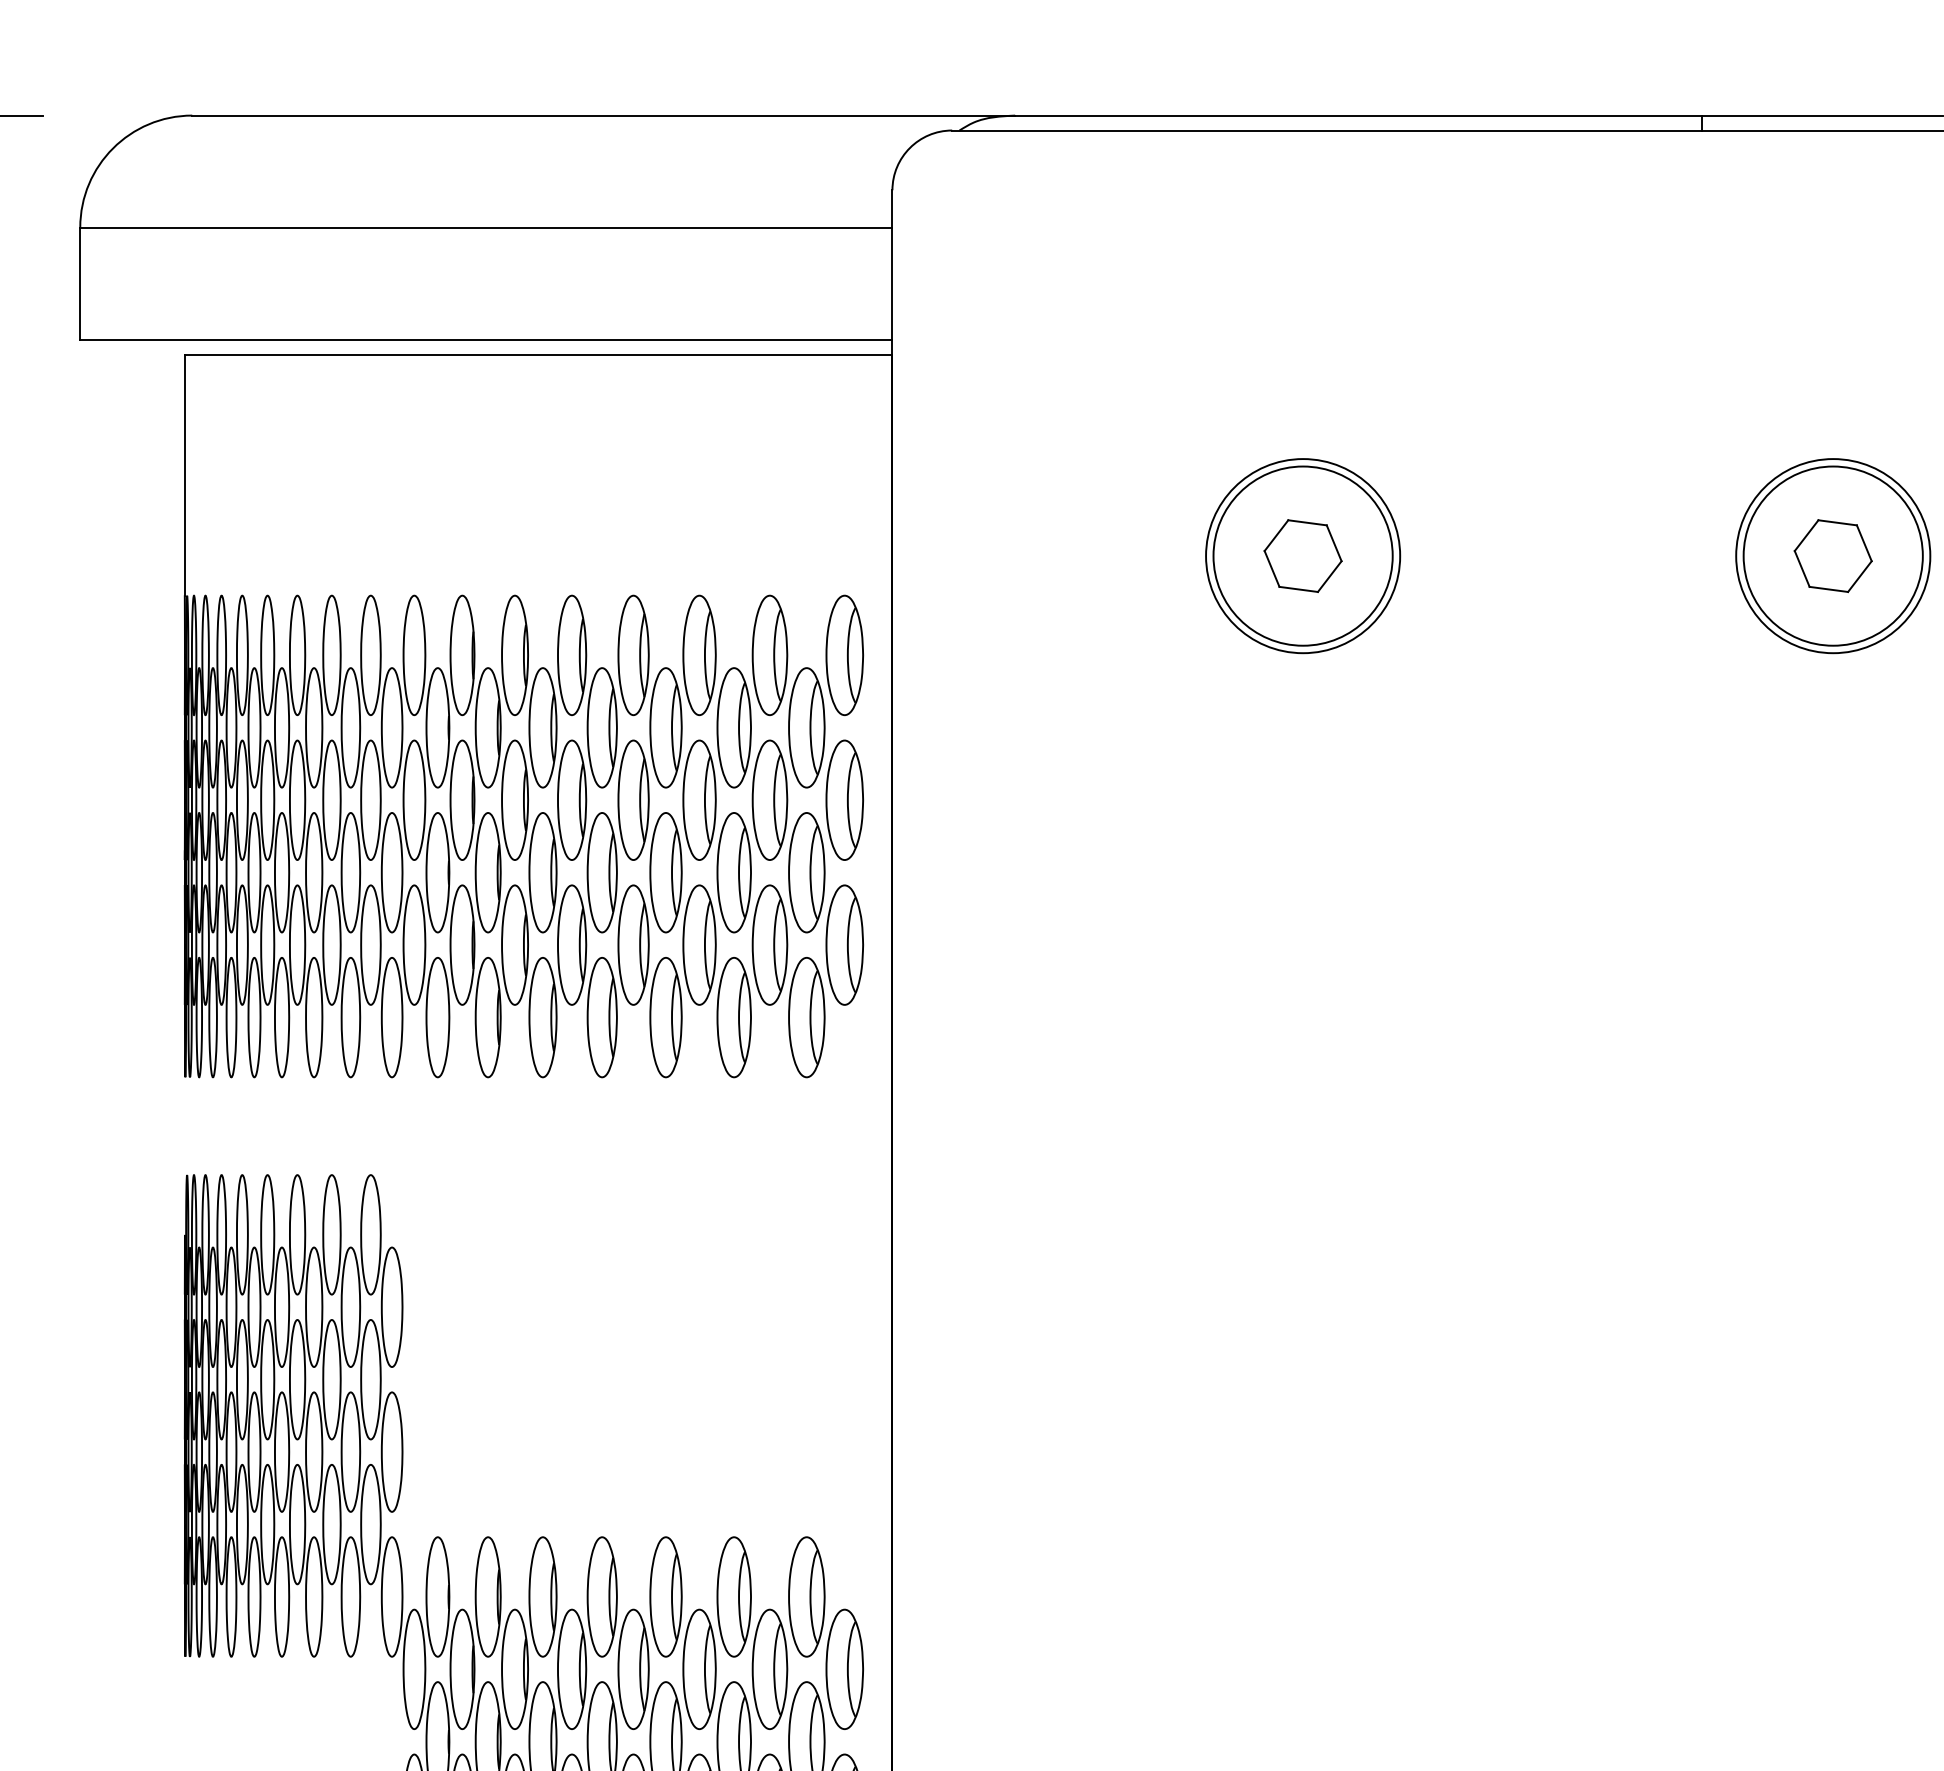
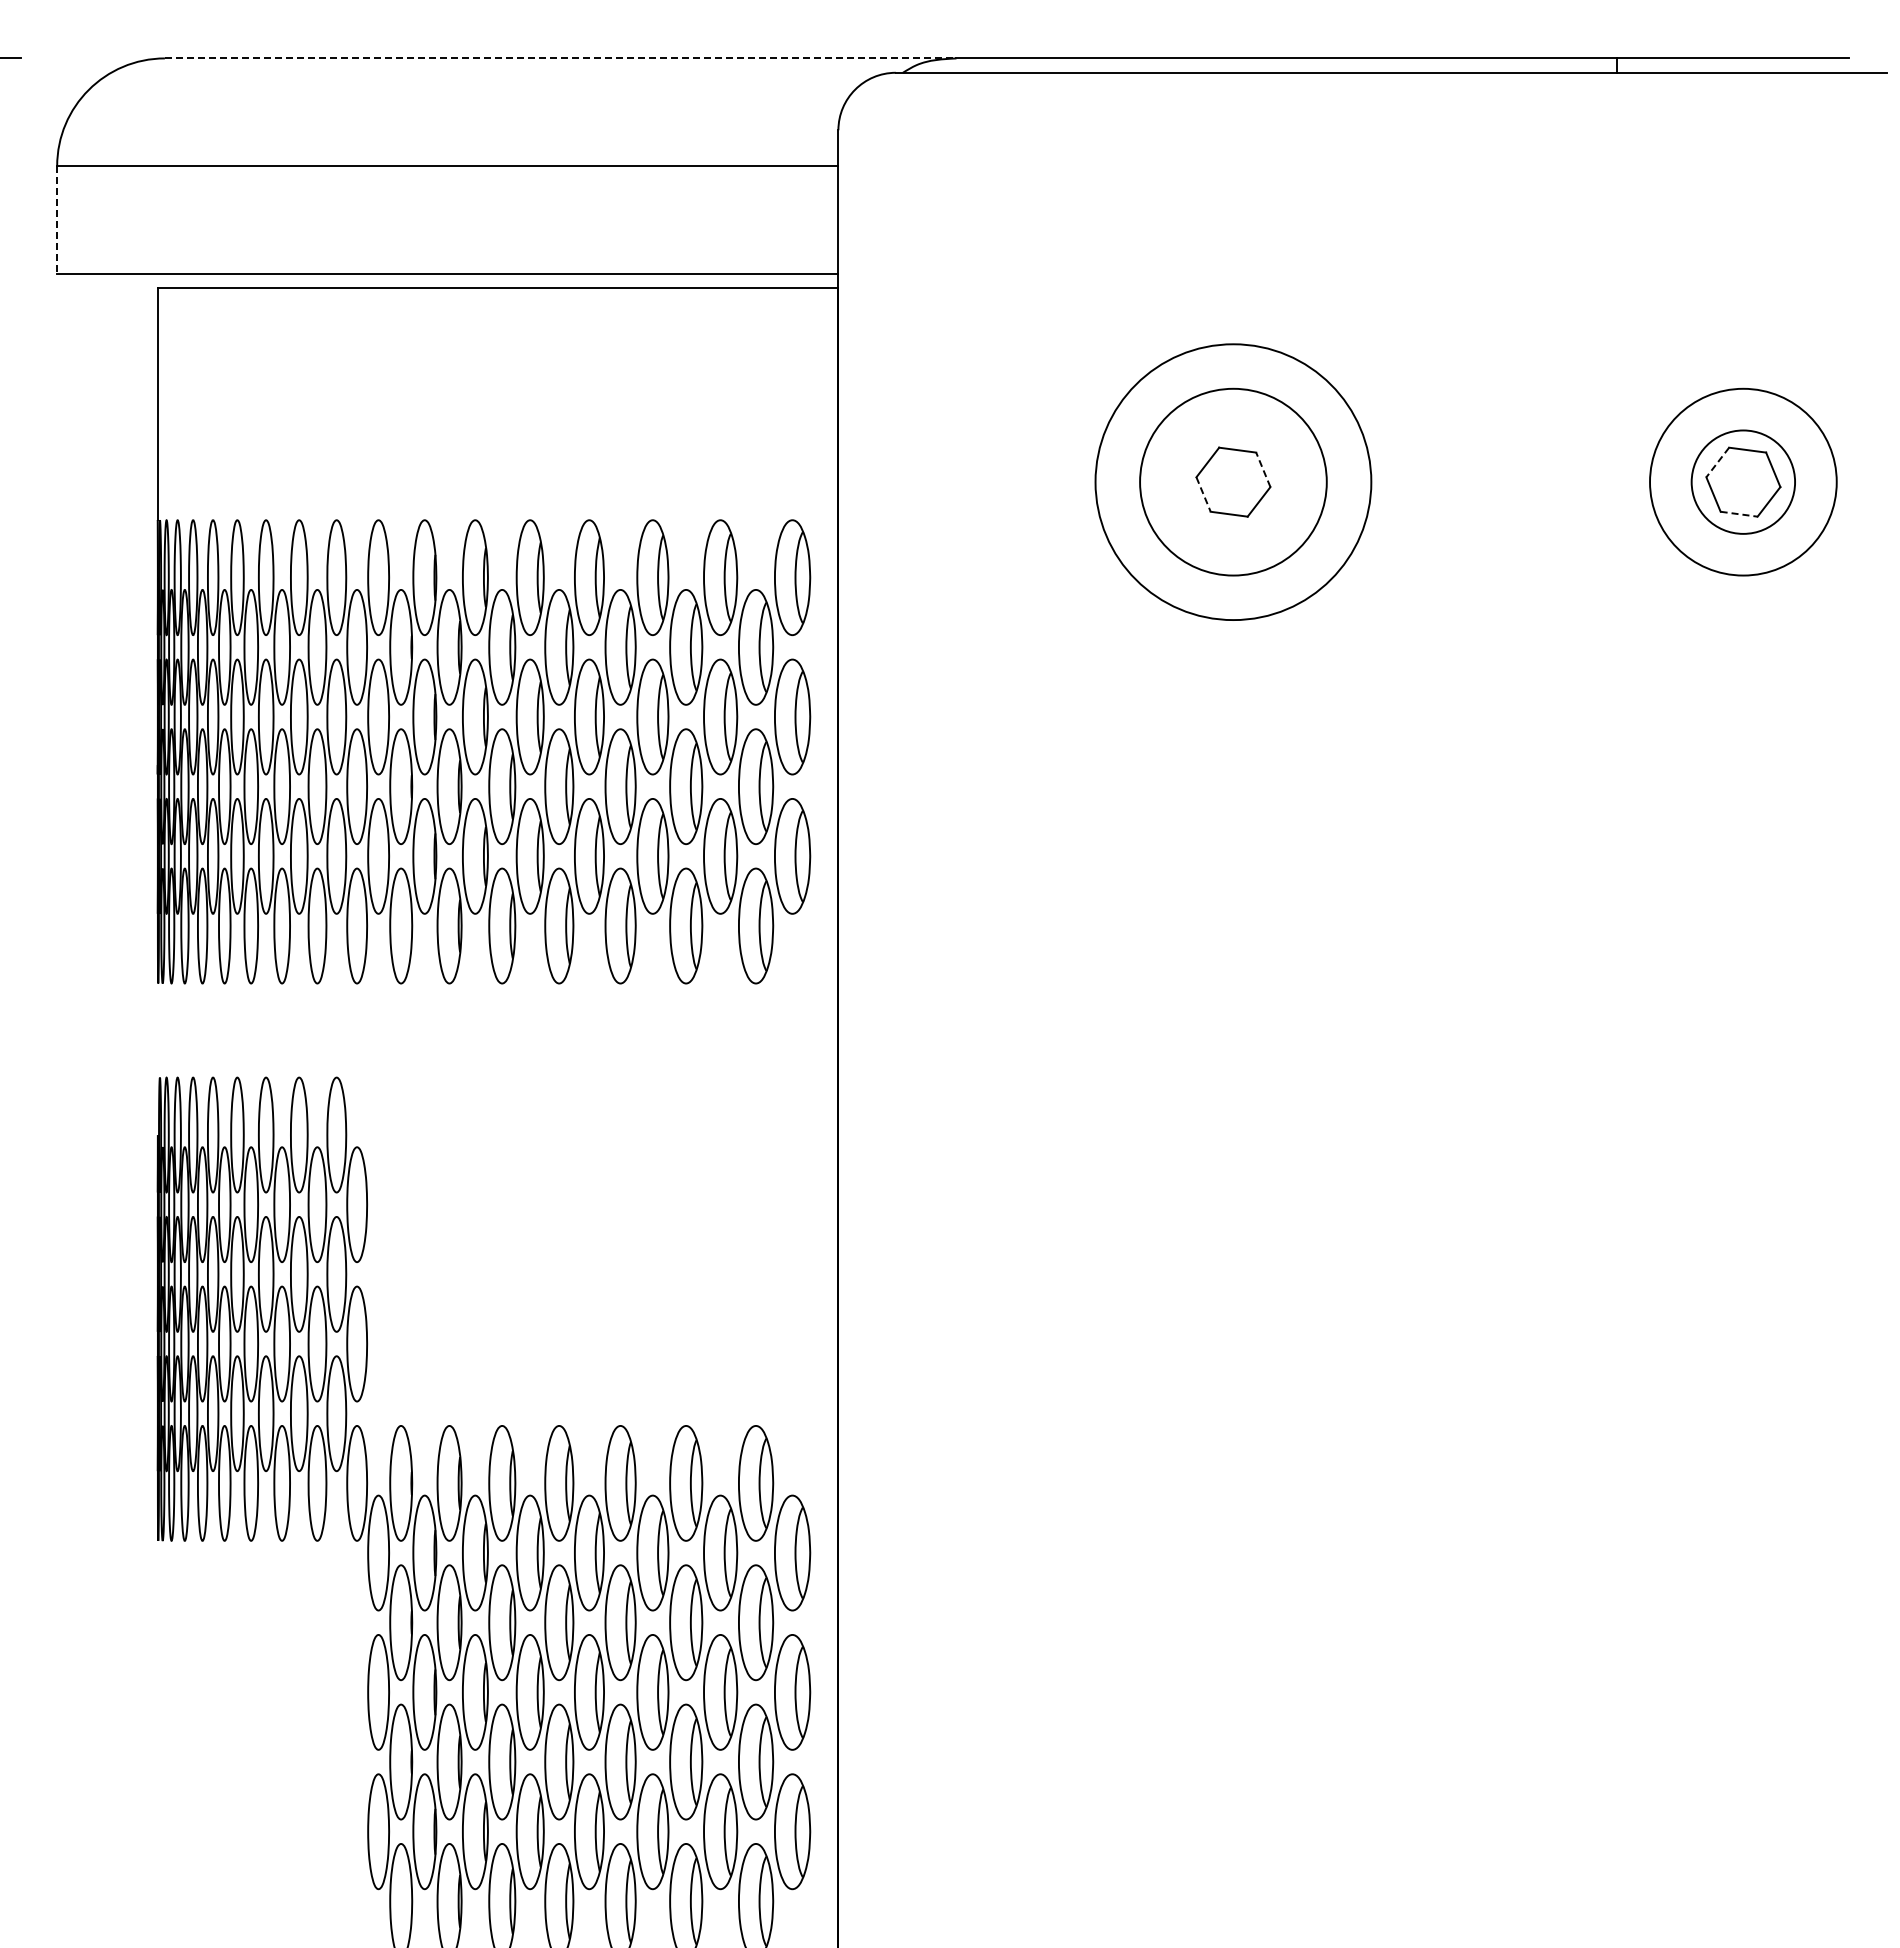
line: (603, 115) -> (560, 58), solid -> dashed
line: (80, 284) -> (57, 220), solid -> dashed
line: (1806, 535) -> (1717, 462), solid -> dashed
line: (1334, 542) -> (1263, 469), solid -> dashed
circle: (1303, 556) -> (1233, 482), size x1.6
circle: (1833, 556) -> (1743, 482), size x0.6
line: (1271, 568) -> (1203, 494), solid -> dashed
line: (1829, 589) -> (1739, 514), solid -> dashed

